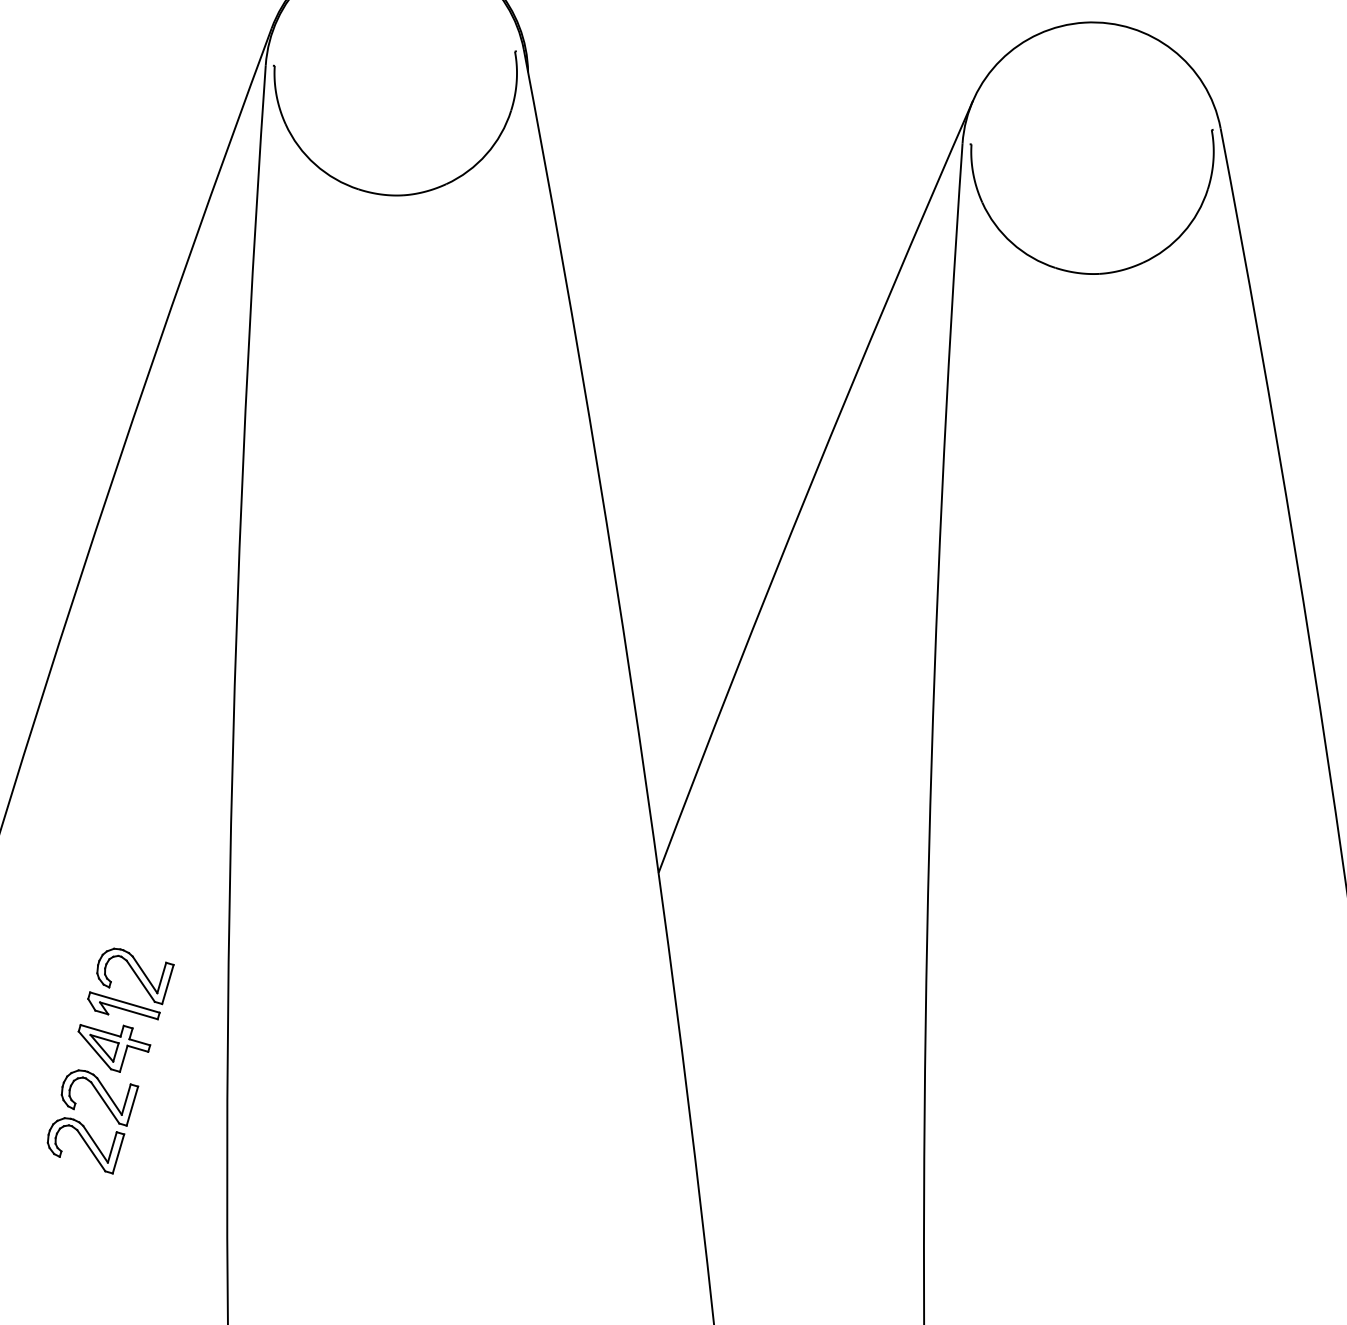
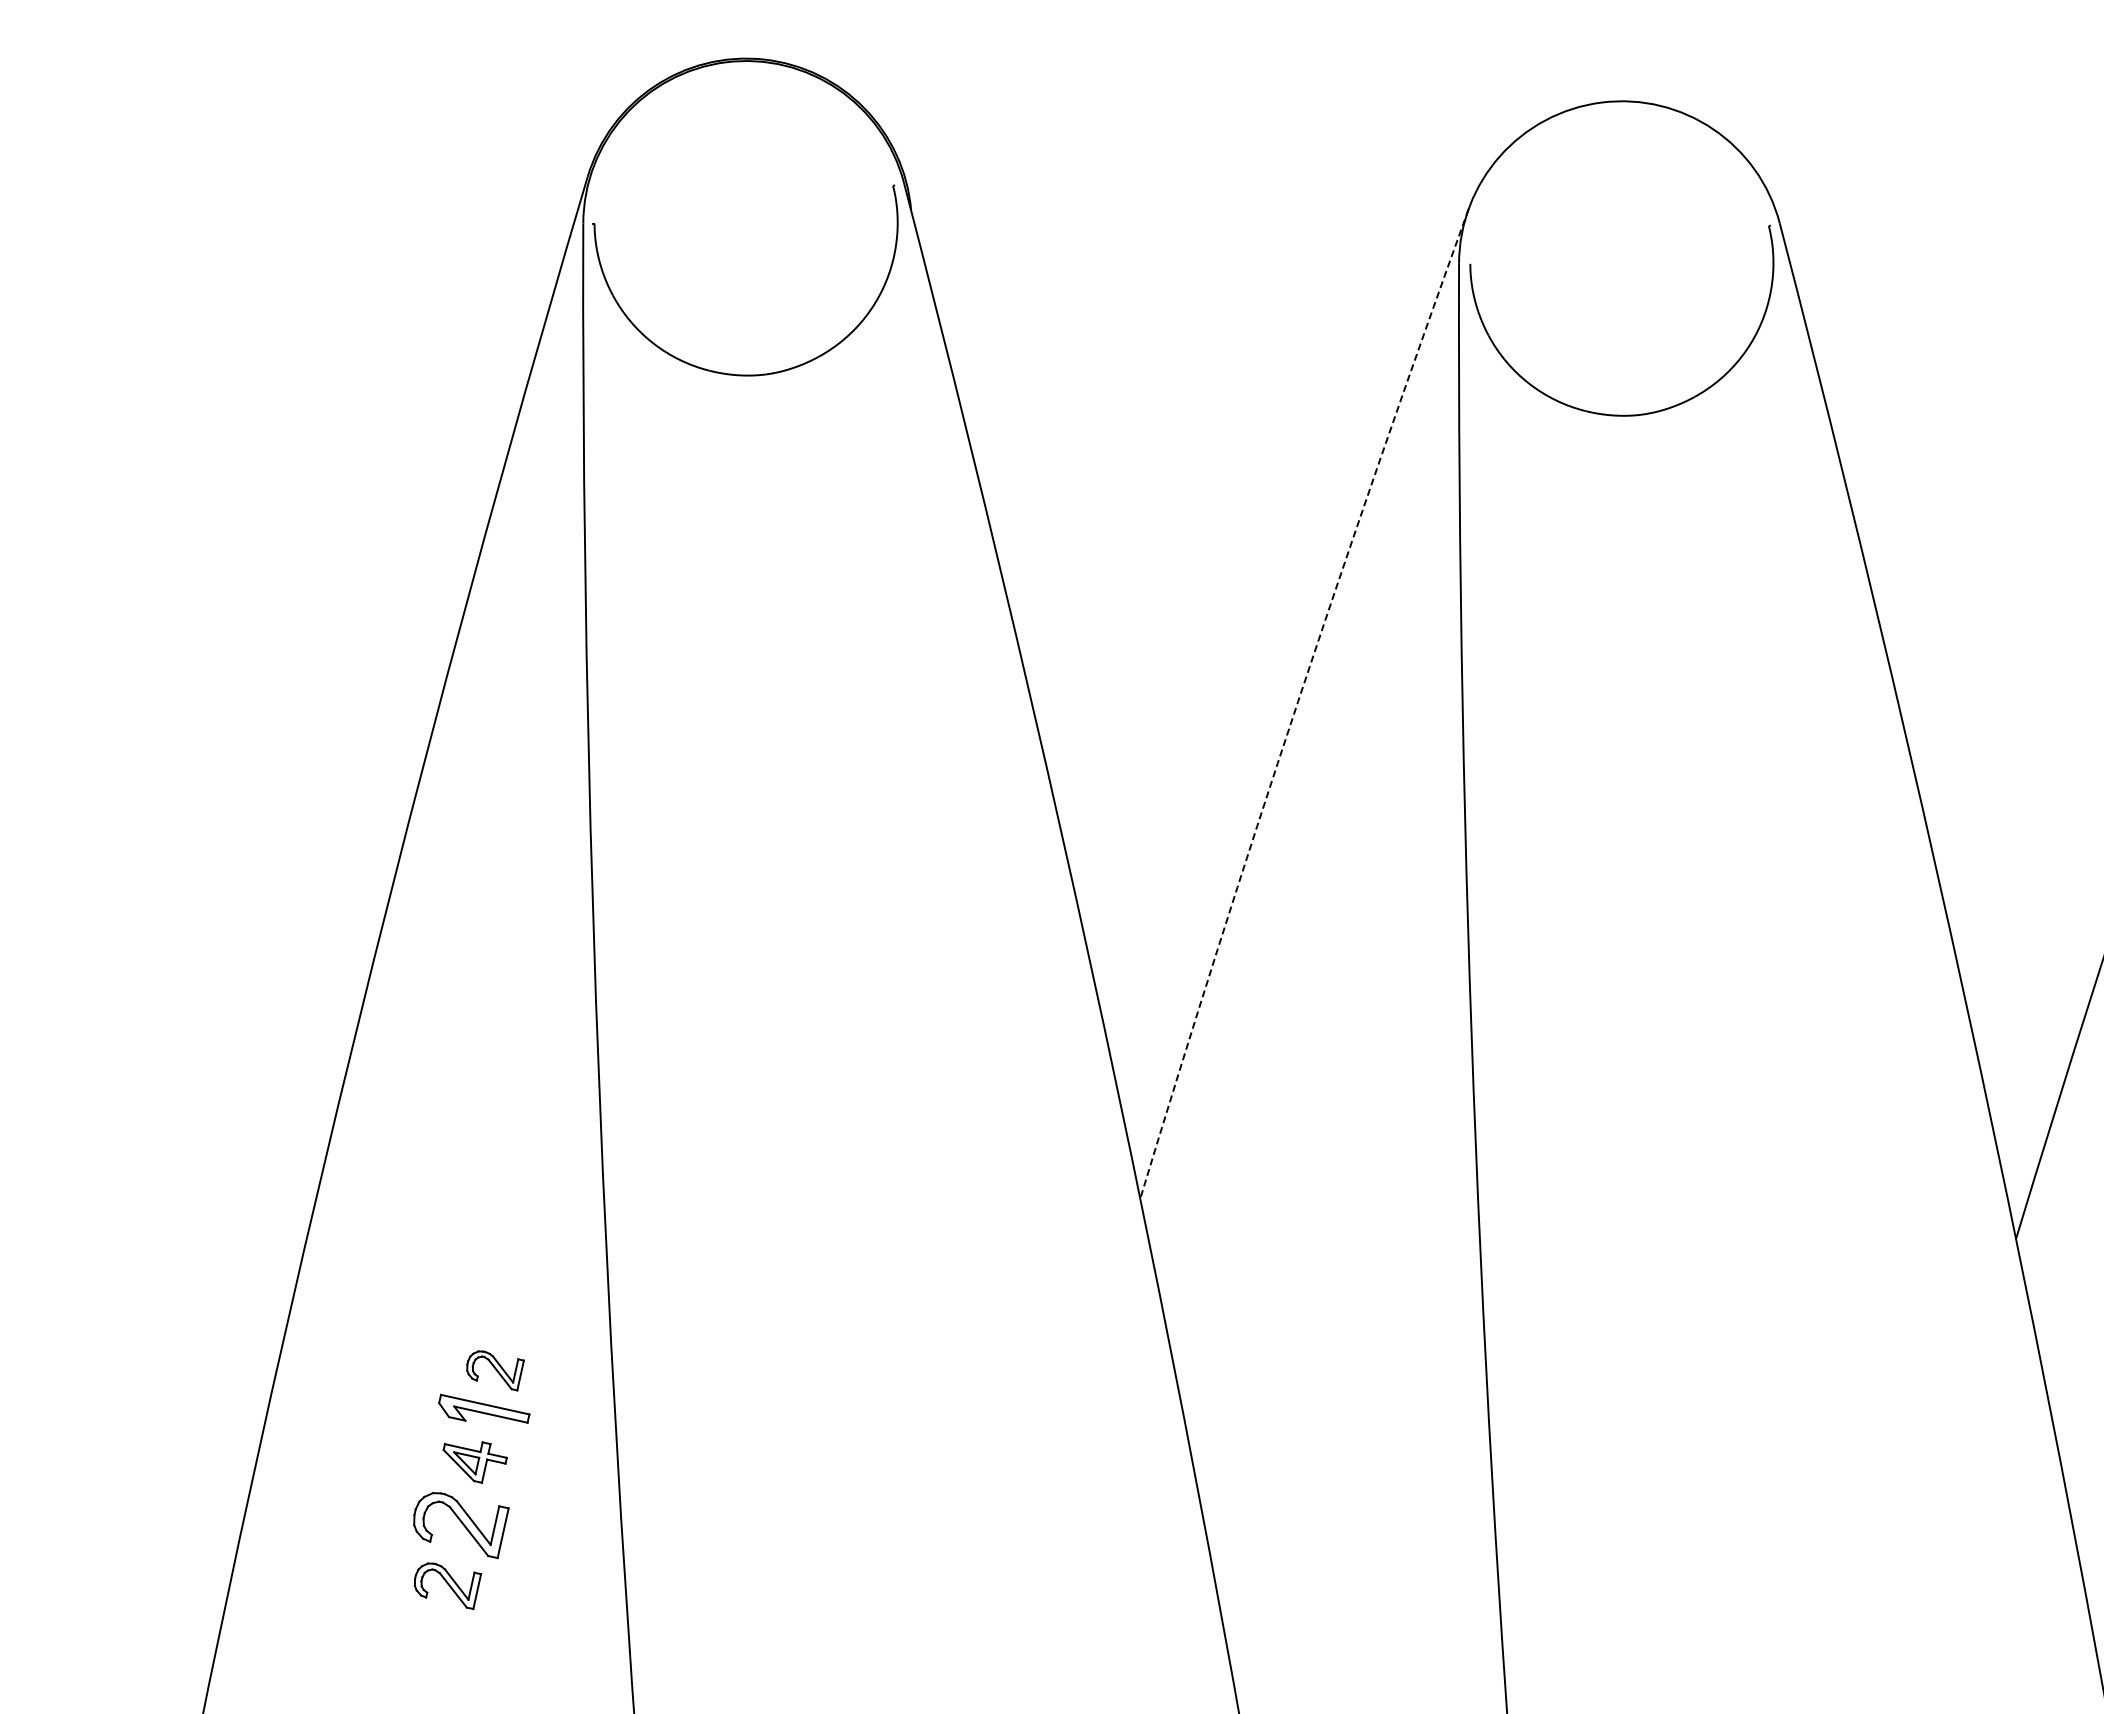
arc: (811, 484) -> (1298, 701), solid -> dashed
part: (134, 975) -> (495, 1370), size x0.6
part: (114, 1048) -> (475, 1462), size x0.7
part: (85, 1144) -> (447, 1585), size x0.7

